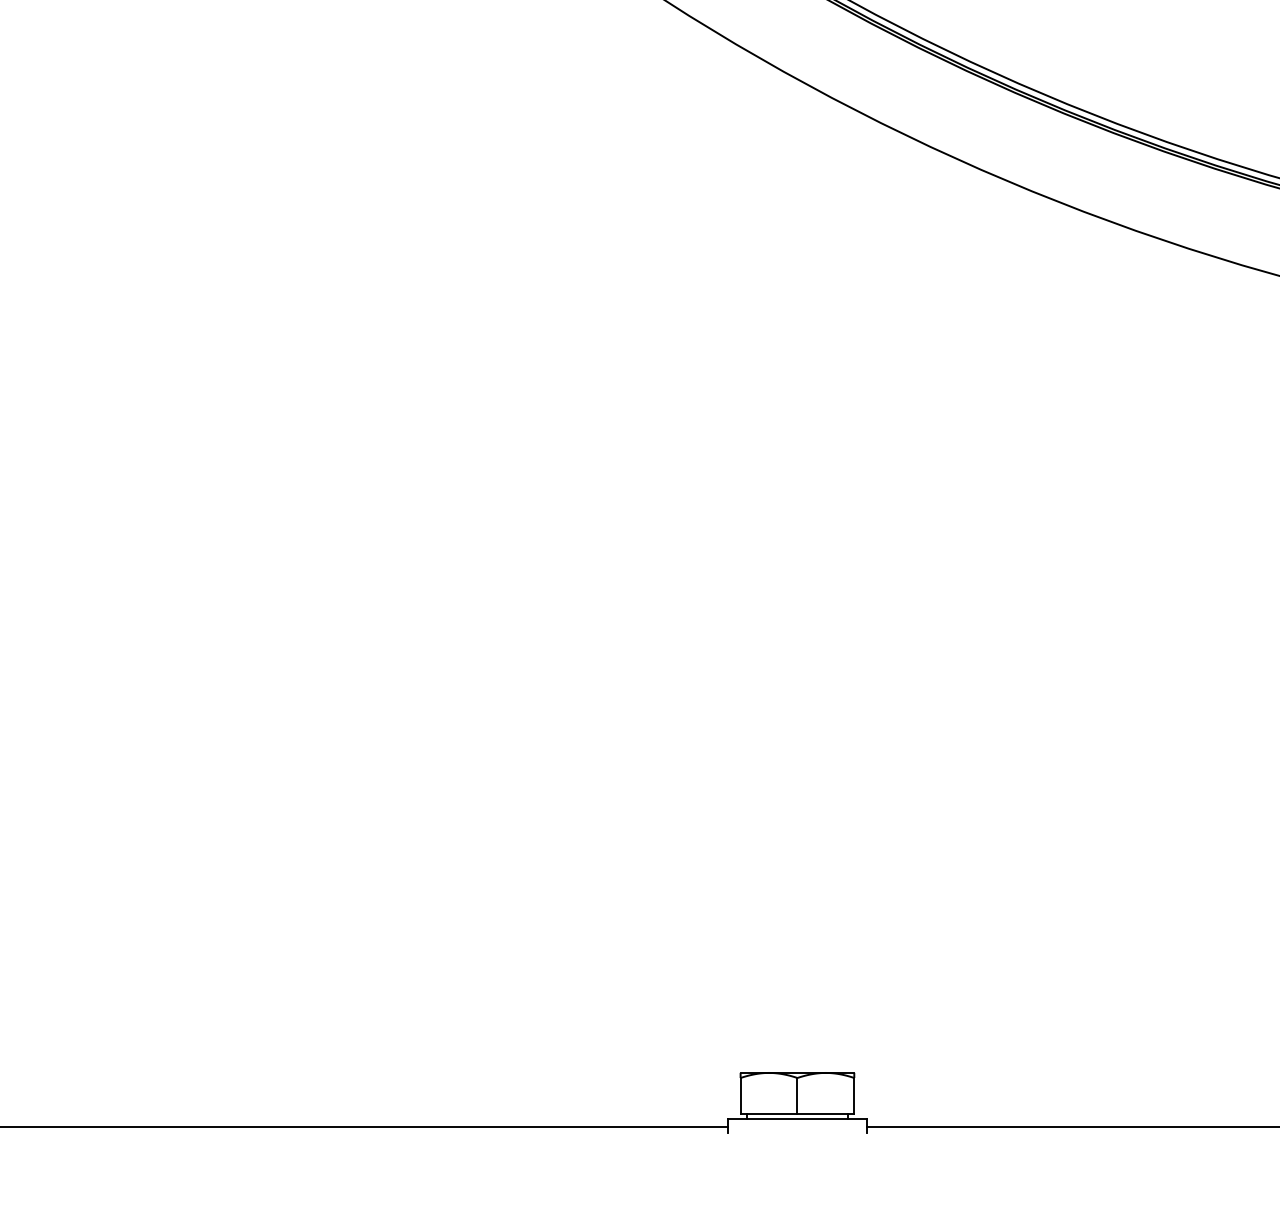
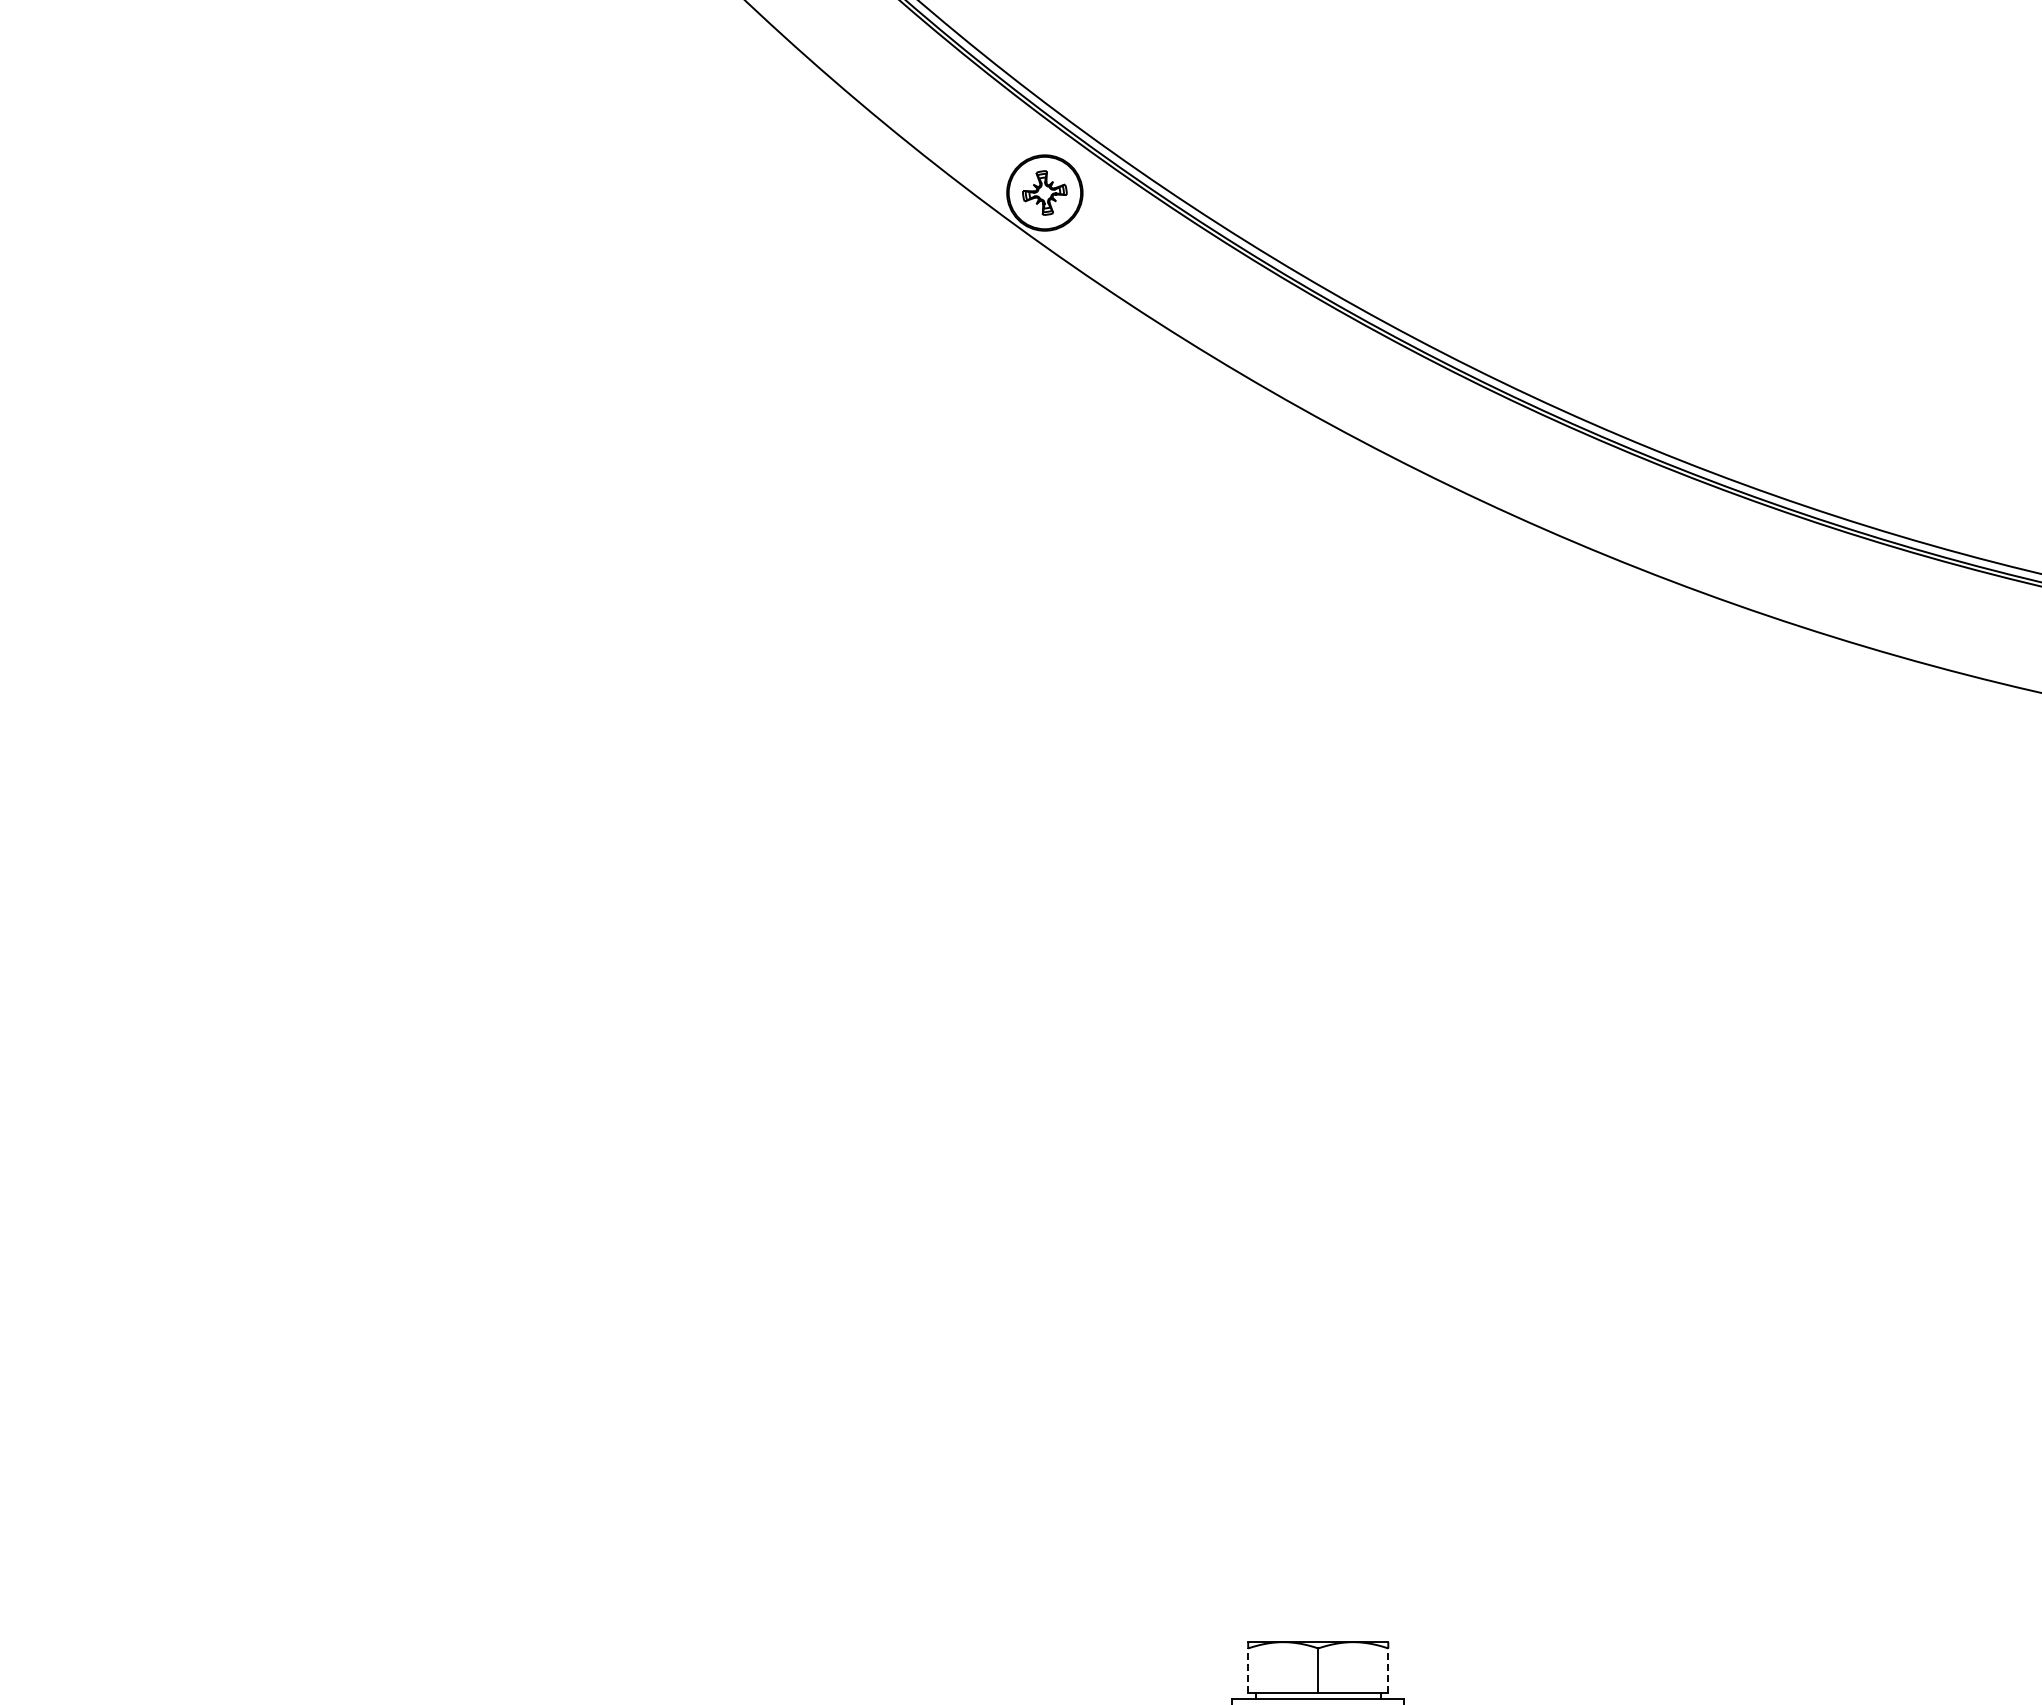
line: (740, 1095) -> (1248, 1670), solid -> dashed
line: (854, 1095) -> (1388, 1670), solid -> dashed

